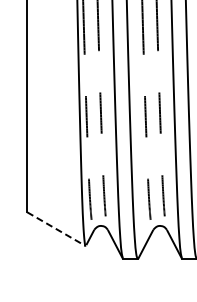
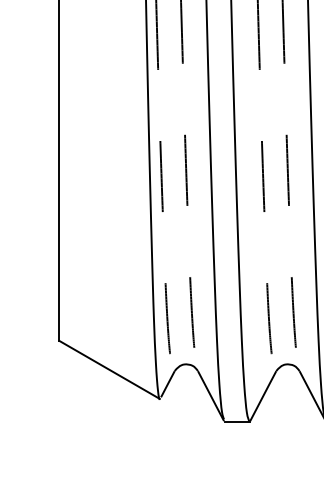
line: (56, 229) -> (109, 370), dashed -> solid

